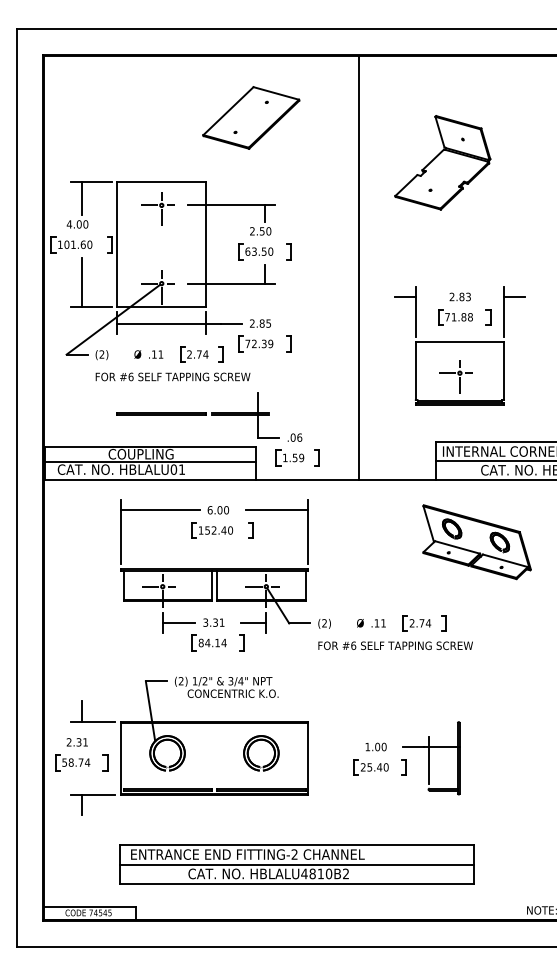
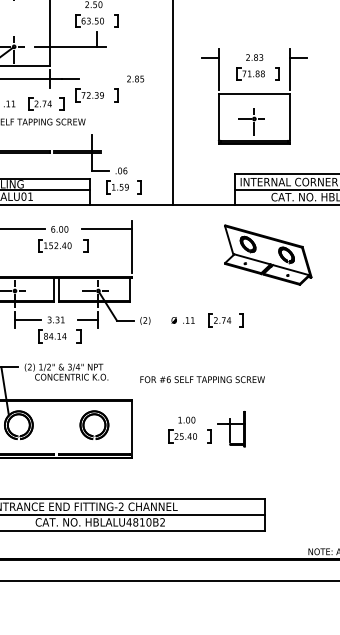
text: (260, 323) -> (135, 78), moved
text: (395, 645) -> (202, 379), moved
part: (431, 758) -> (231, 429), size x0.6

